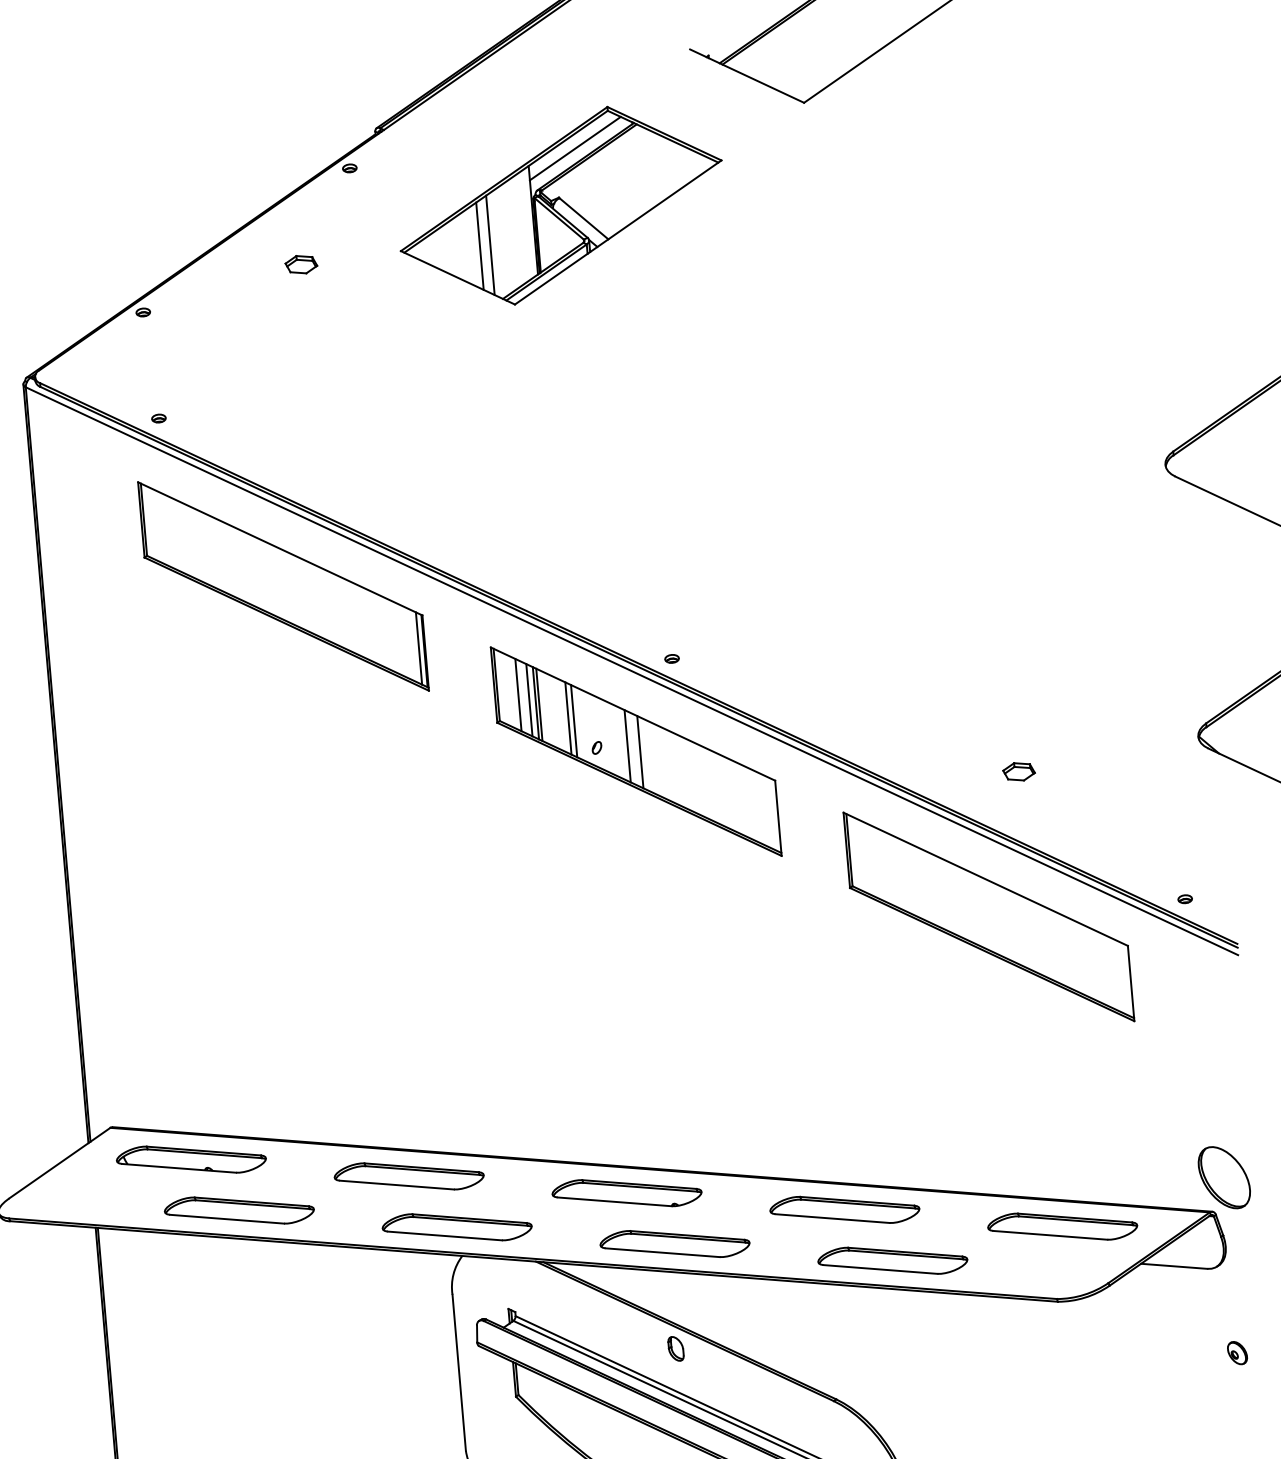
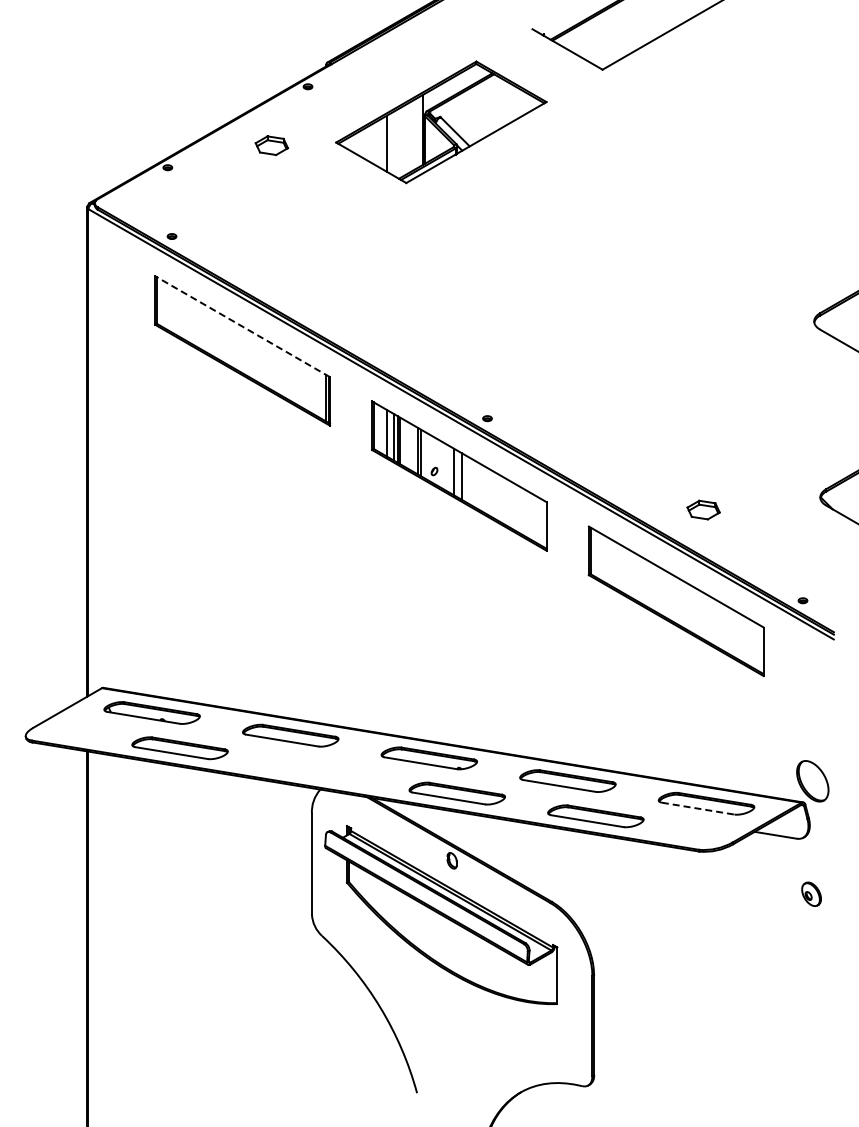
line: (575, 148) -> (453, 86), removed
line: (489, 244) -> (393, 143), removed
part: (301, 264) -> (271, 145), size x1.6
line: (280, 548) -> (242, 326), solid -> dashed
part: (1018, 770) -> (703, 509), size x1.6
part: (456, 1226) -> (318, 770), removed
line: (1050, 1235) -> (698, 808), solid -> dashed
part: (1237, 1353) -> (811, 894), size x1.6

